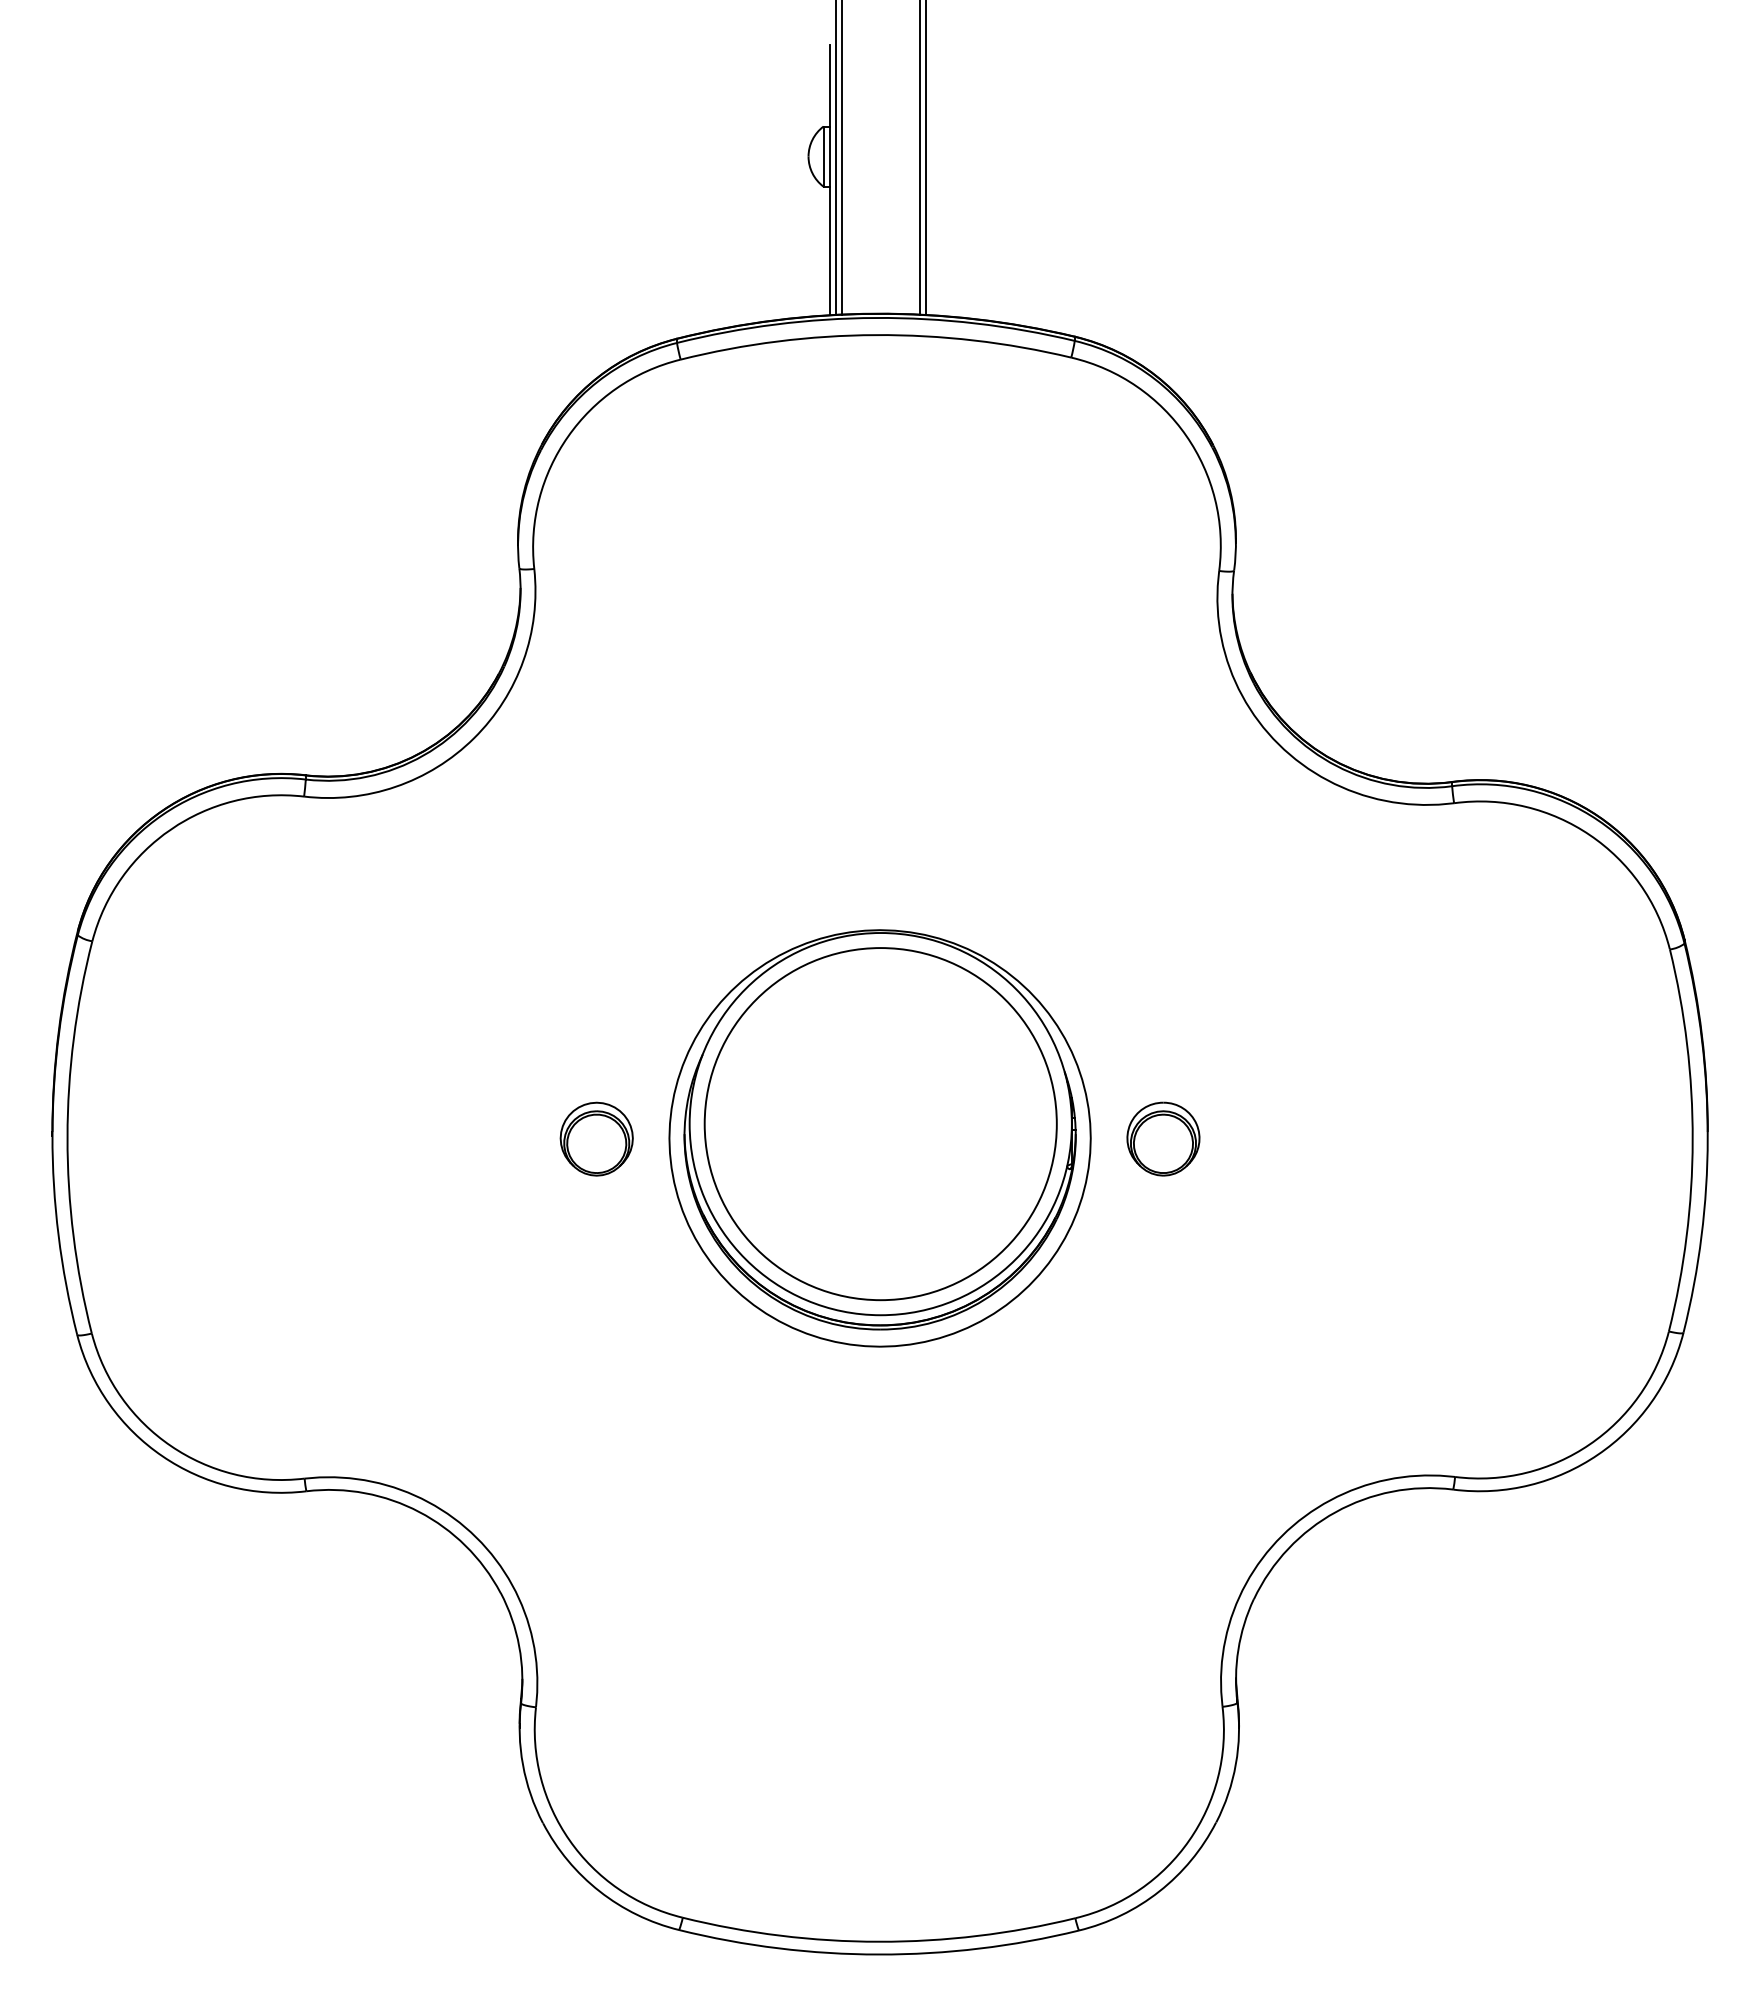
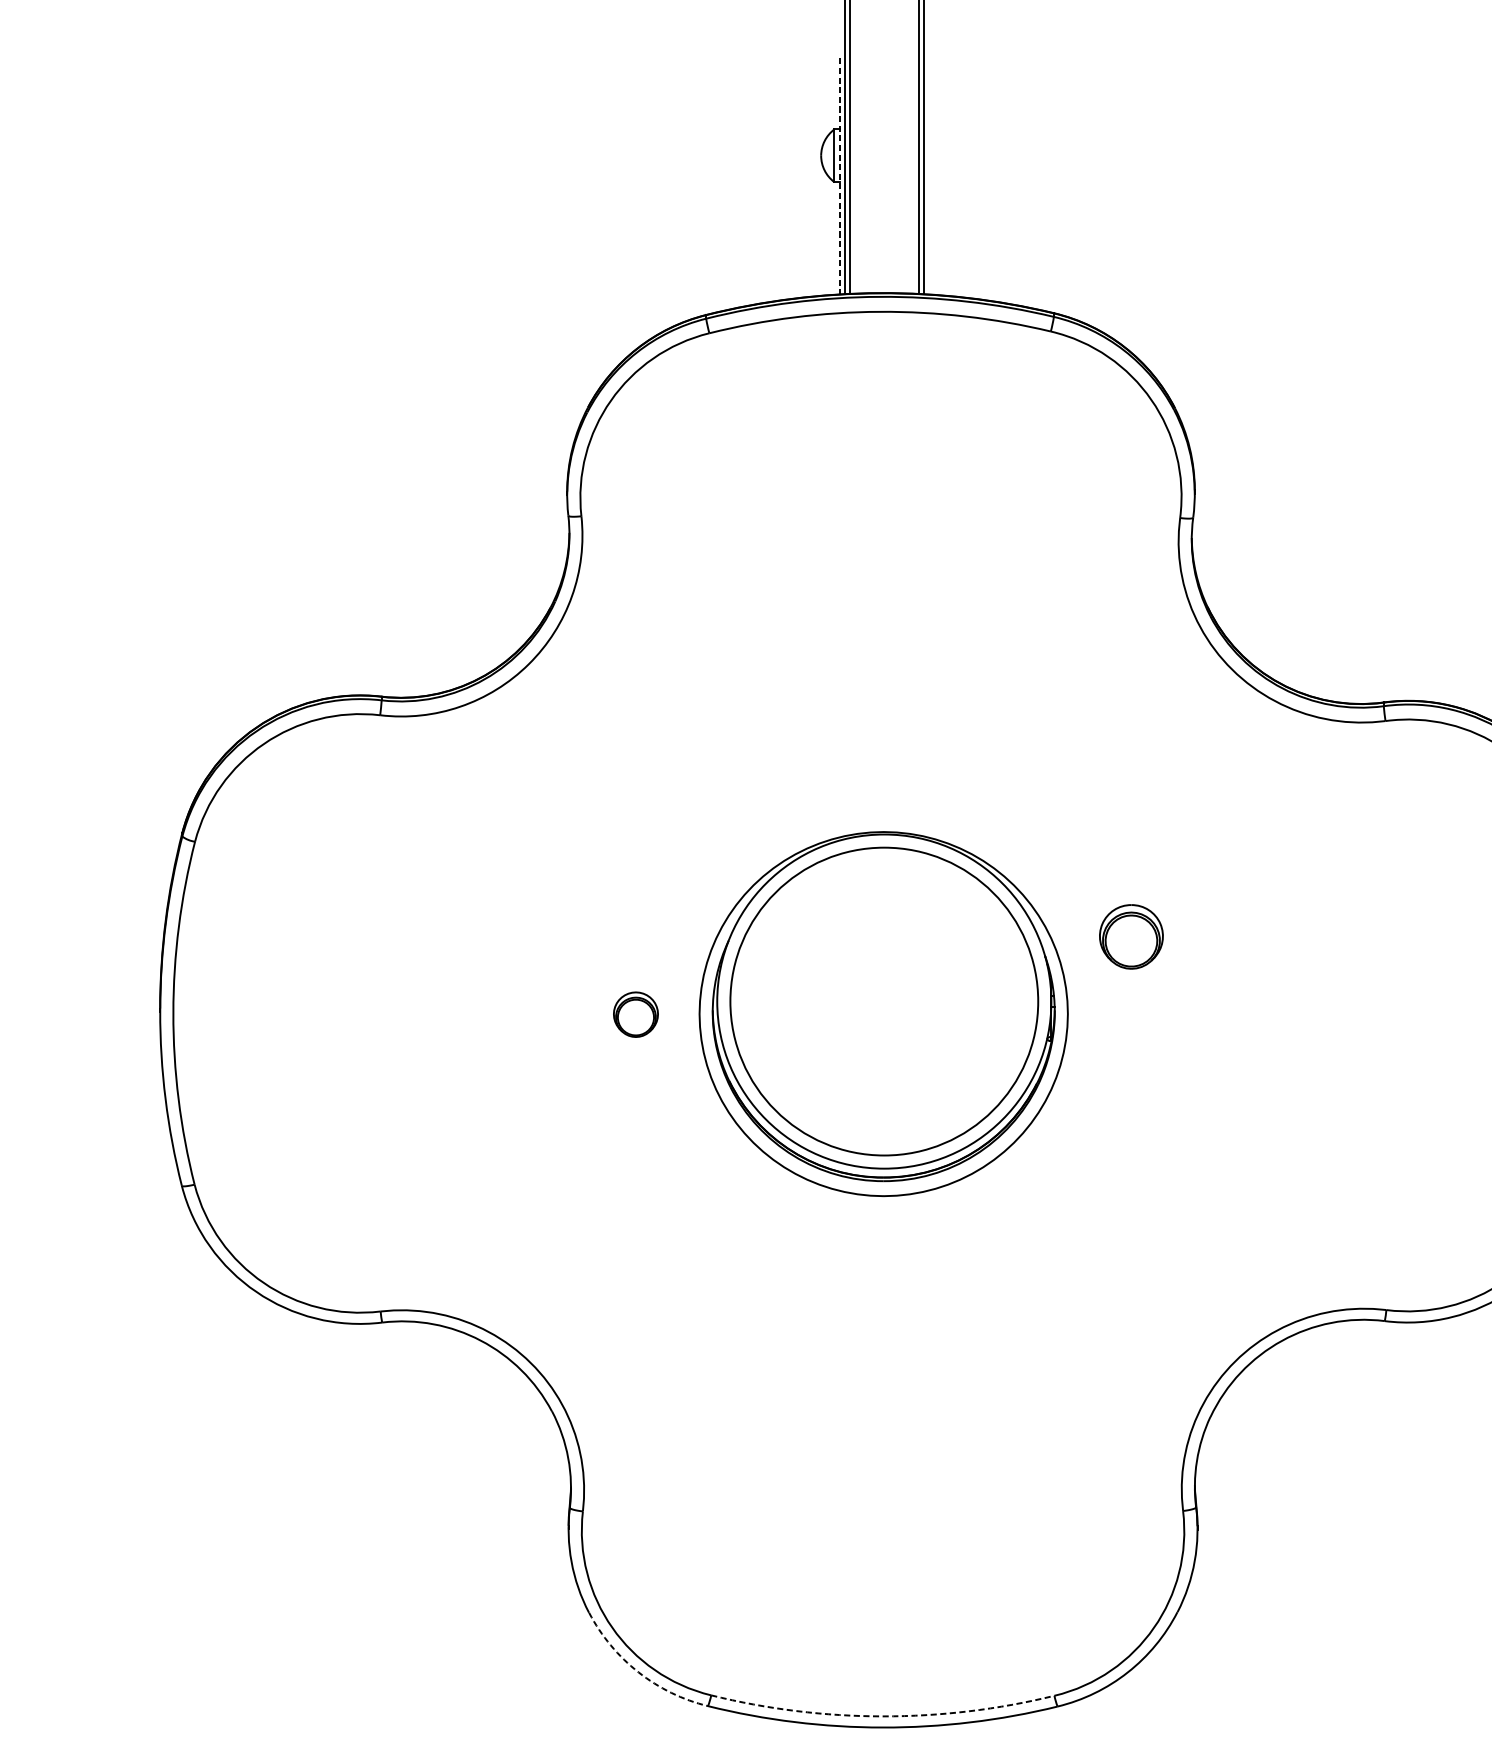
line: (829, 180) -> (839, 176), solid -> dashed
part: (596, 1138) -> (635, 1014), size x0.7
part: (1163, 1138) -> (1131, 936), moved
arc: (599, 1891) -> (638, 1672), solid -> dashed
arc: (879, 1941) -> (883, 1716), solid -> dashed

